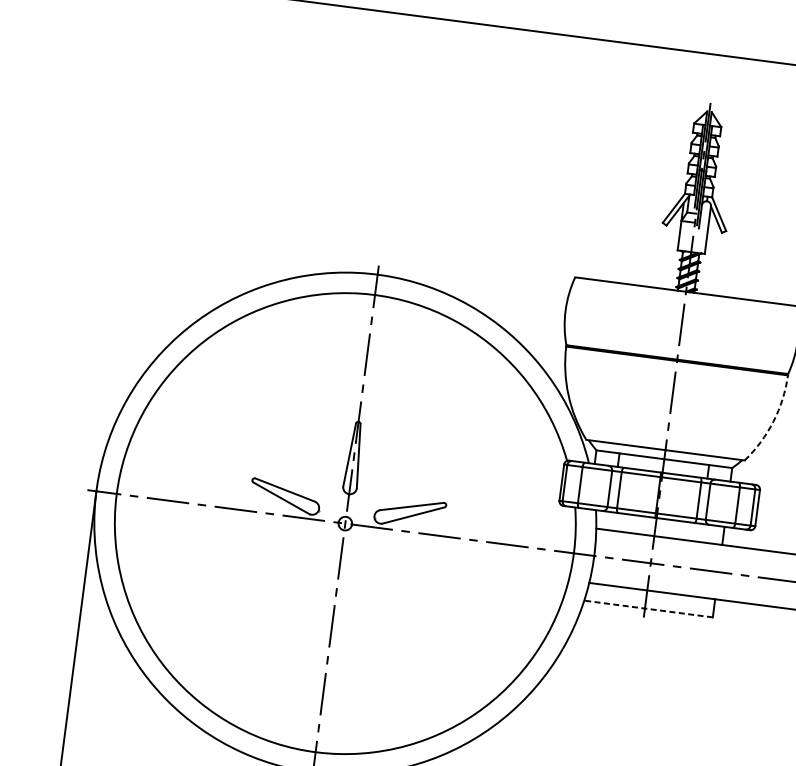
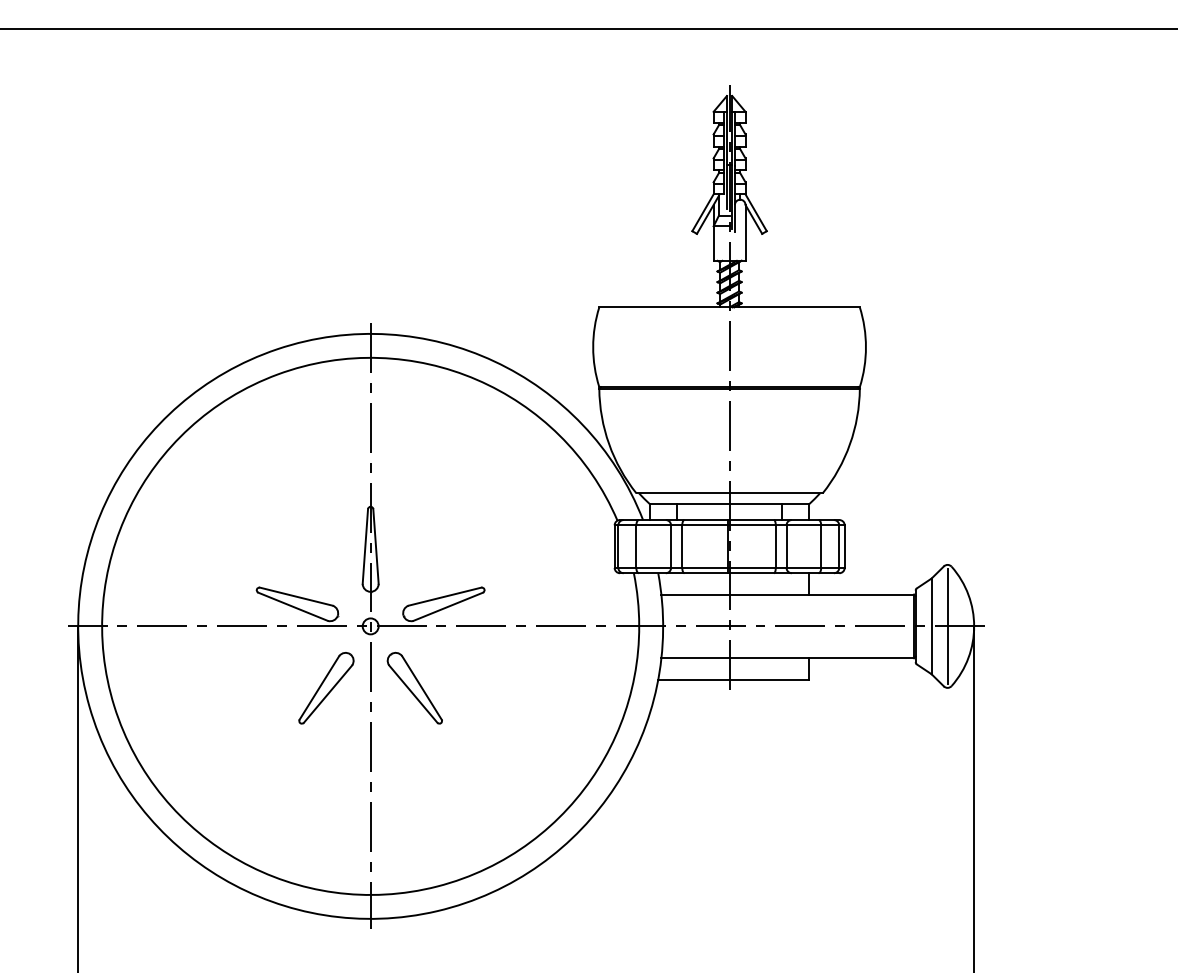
arc: (773, 421) -> (850, 444), dashed -> solid
part: (300, 571) -> (326, 688), added
part: (375, 580) -> (414, 687), added
line: (648, 608) -> (733, 679), dashed -> solid

